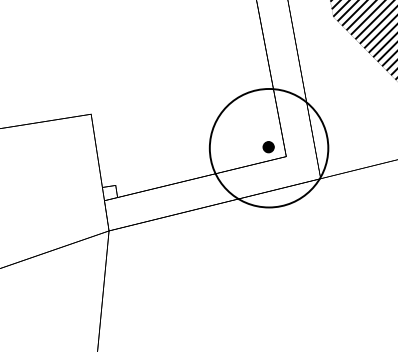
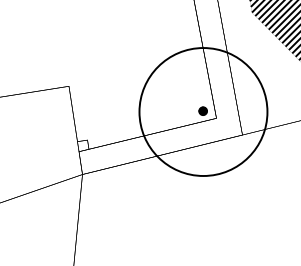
circle: (269, 147) -> (203, 111), size x1.43

